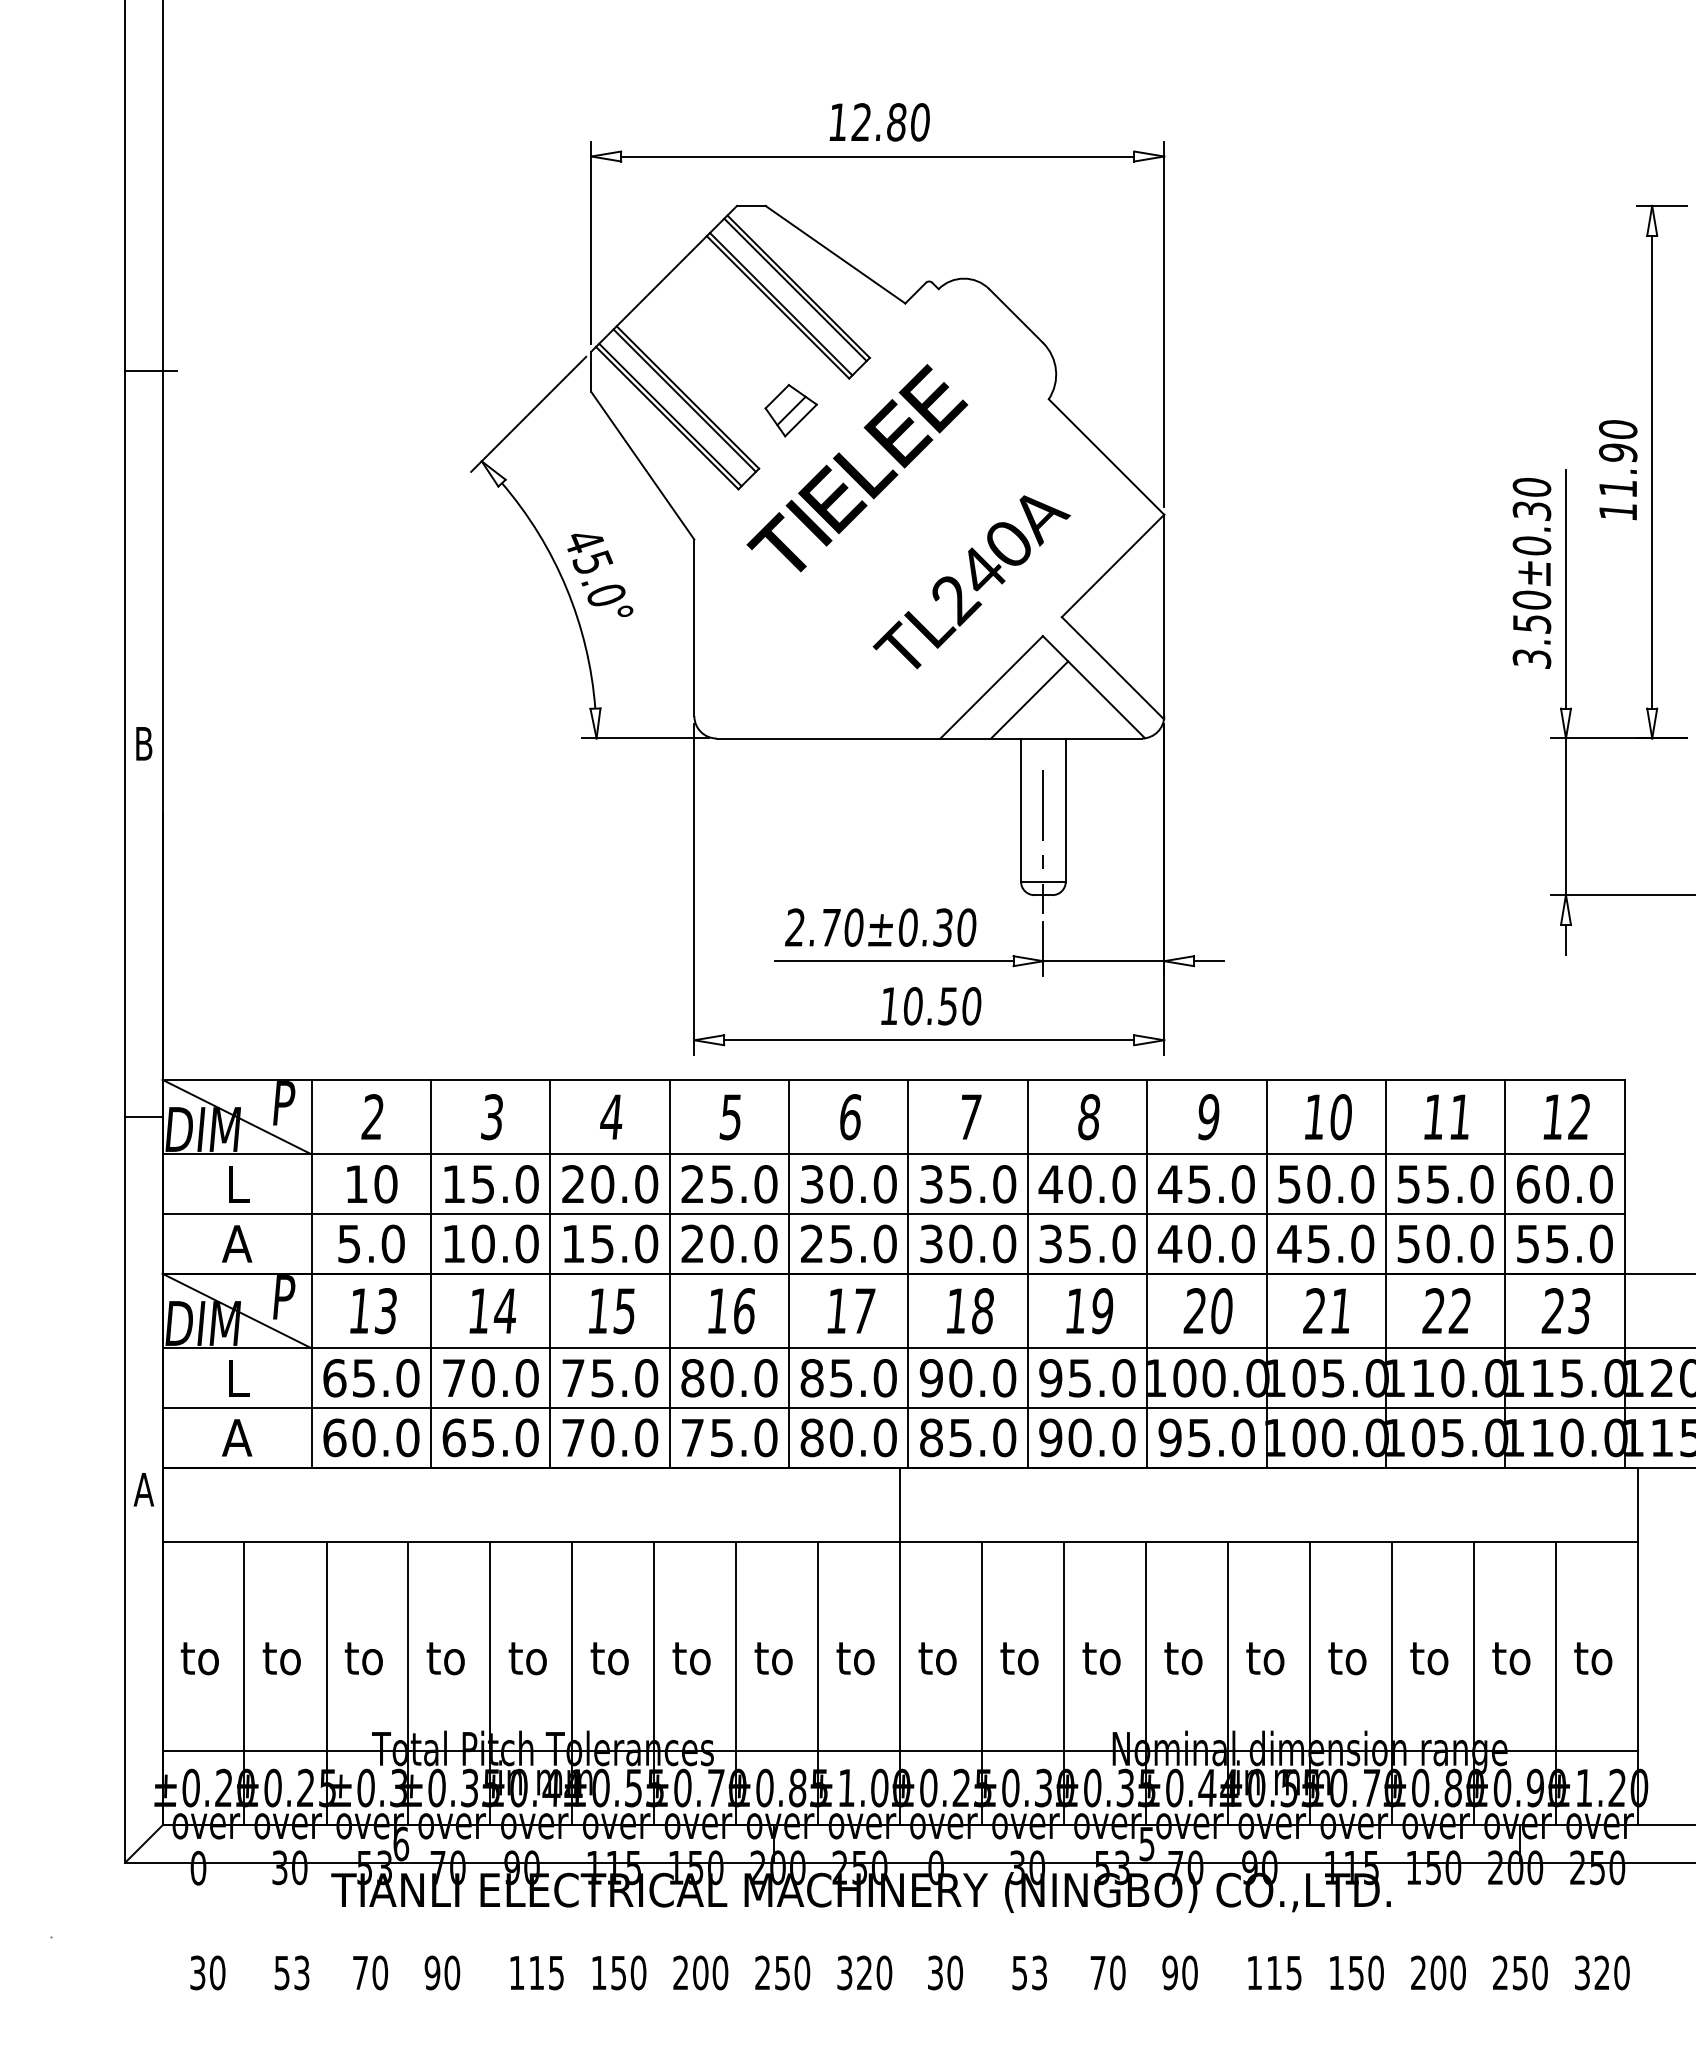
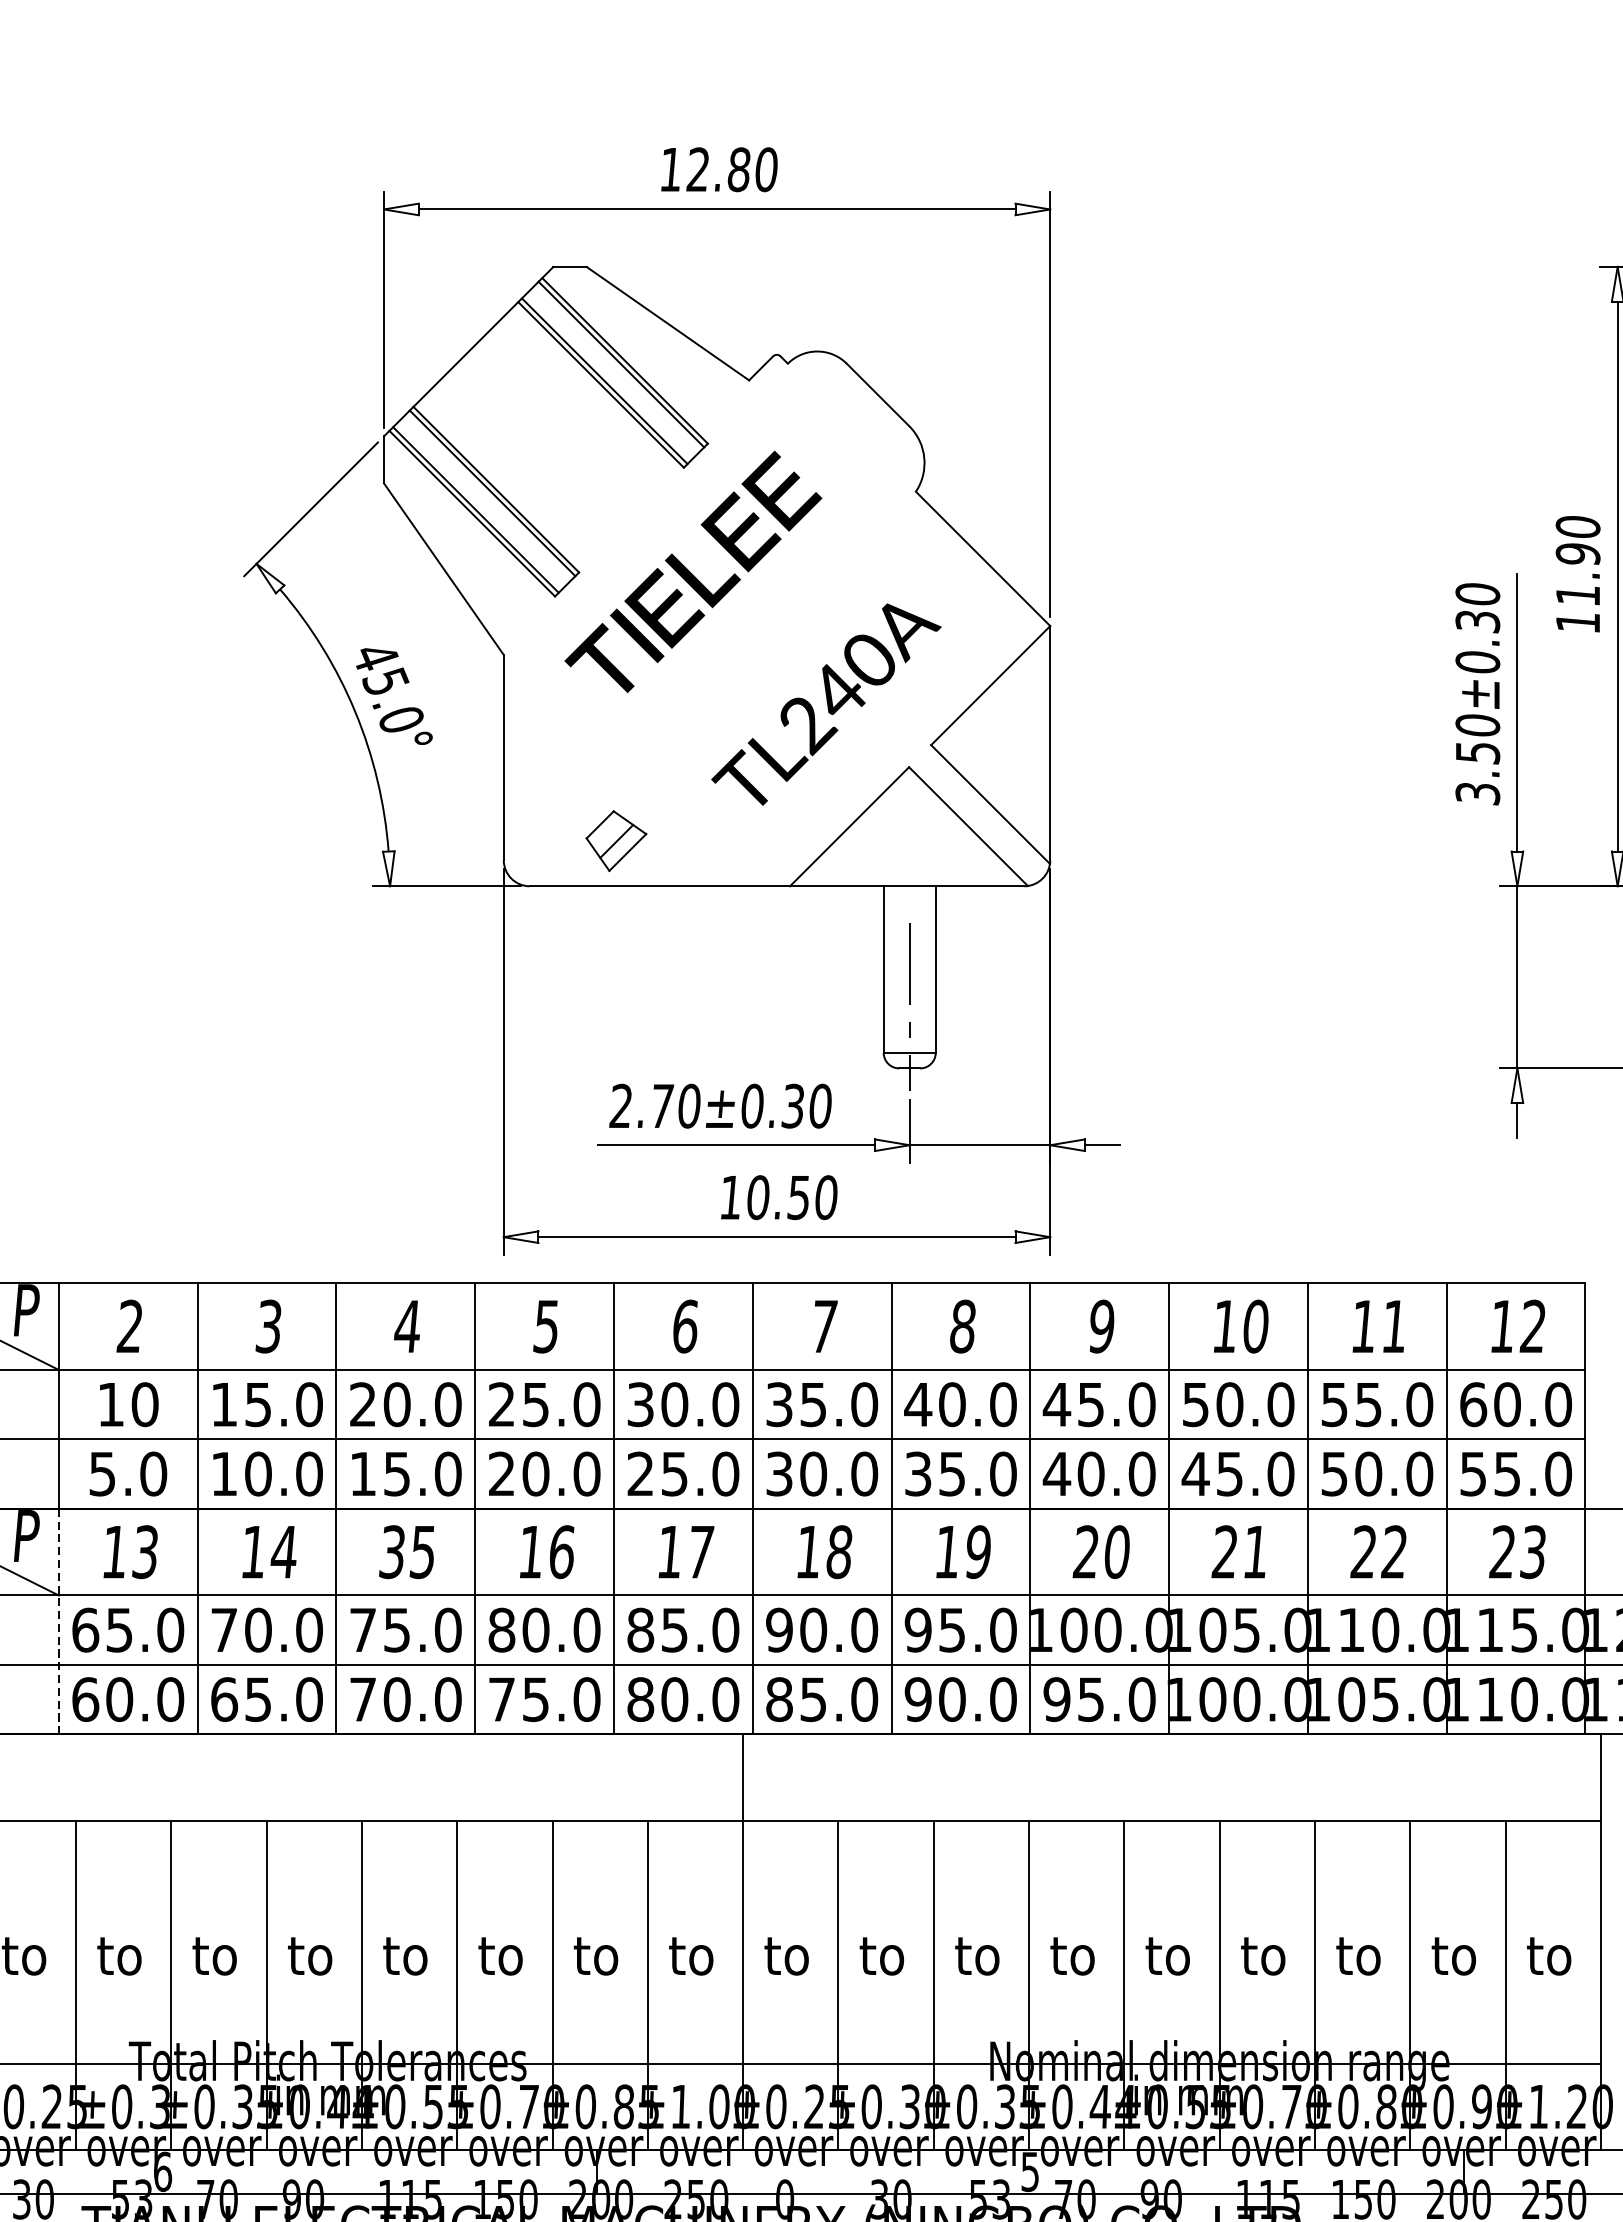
part: (790, 410) -> (615, 840), moved
line: (1029, 699) -> (893, 840), removed
text: (598, 1311) -> (392, 1552), 15 -> 35
line: (311, 1370) -> (58, 1621), solid -> dashed

